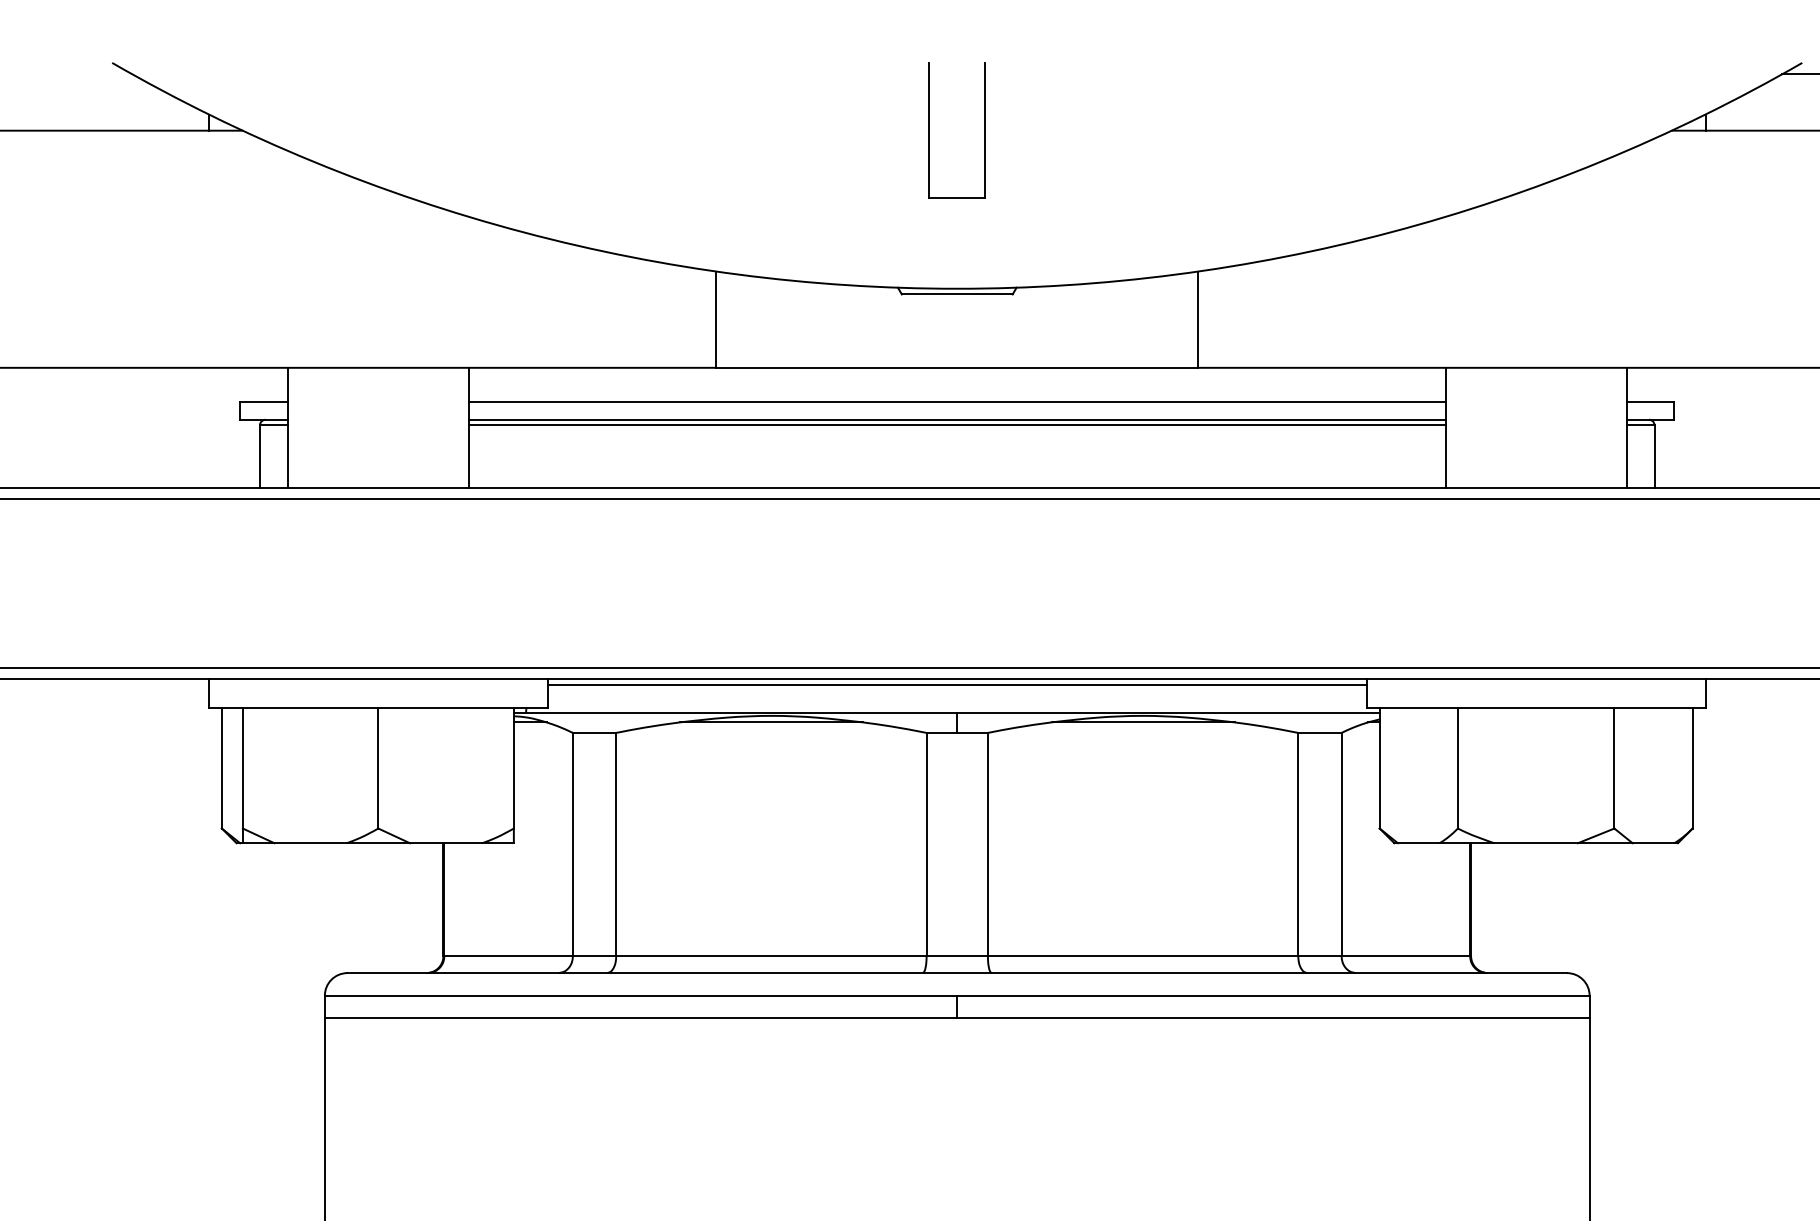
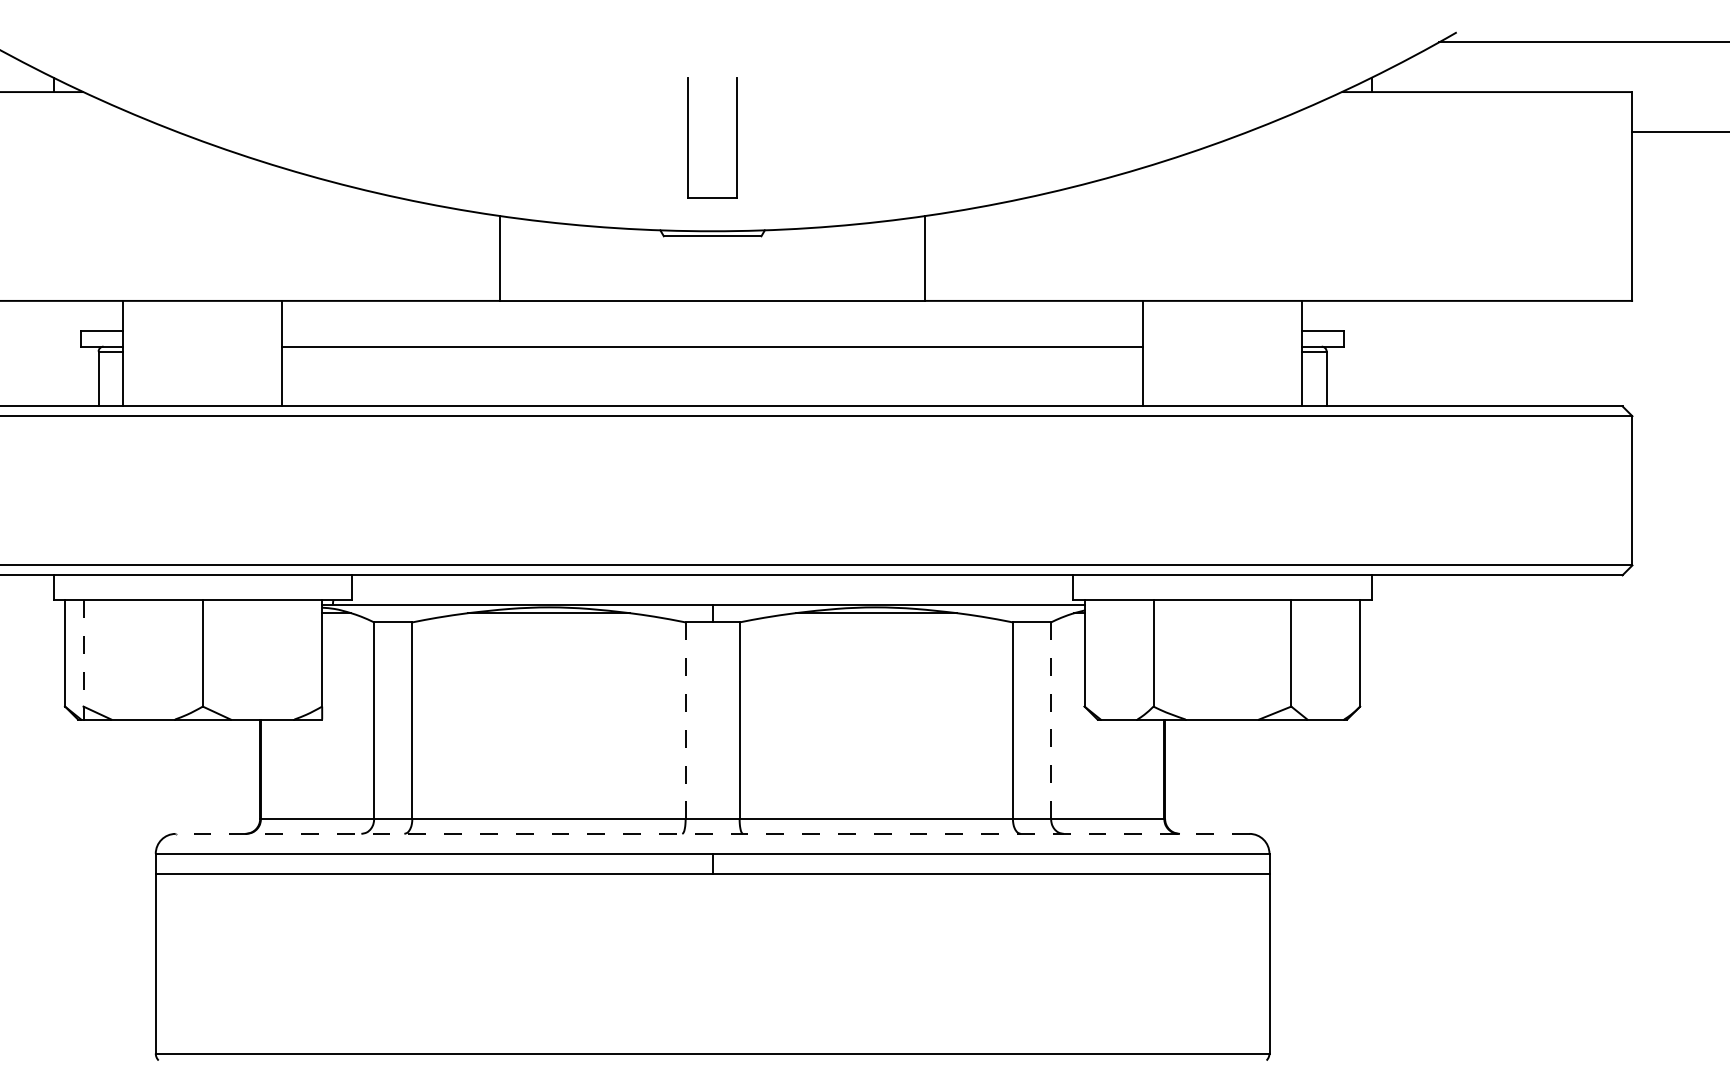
part: (929, 130) -> (688, 137), moved
line: (957, 401) -> (712, 330), removed
line: (957, 425) -> (712, 351), removed
line: (957, 685) -> (712, 580), removed
line: (242, 768) -> (83, 653), solid -> dashed
line: (1342, 844) -> (1051, 720), solid -> dashed
line: (926, 845) -> (685, 721), solid -> dashed
line: (957, 972) -> (712, 833), solid -> dashed

